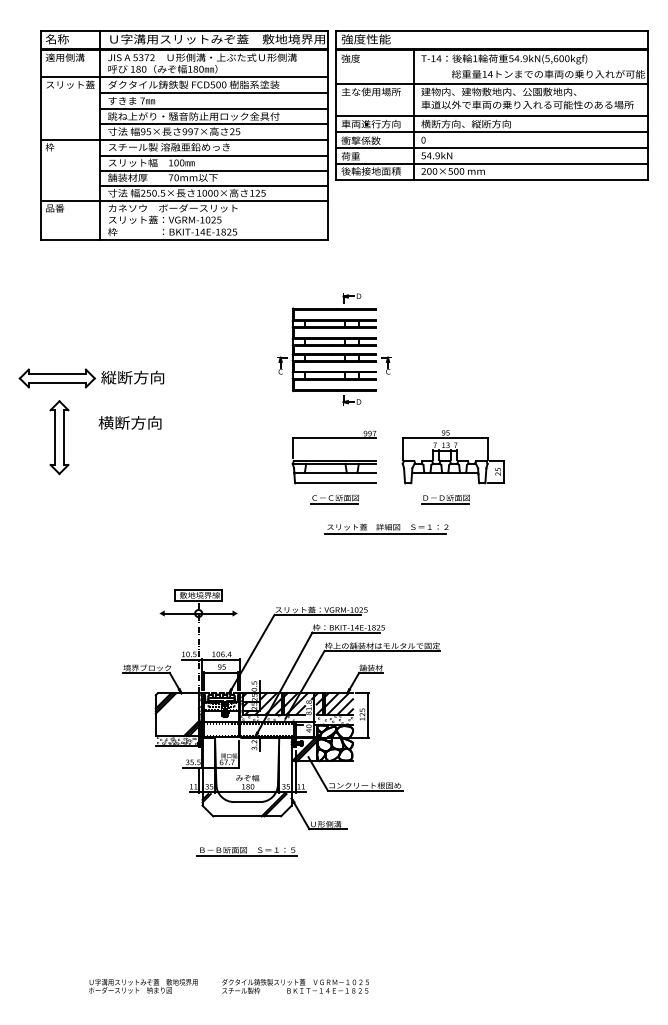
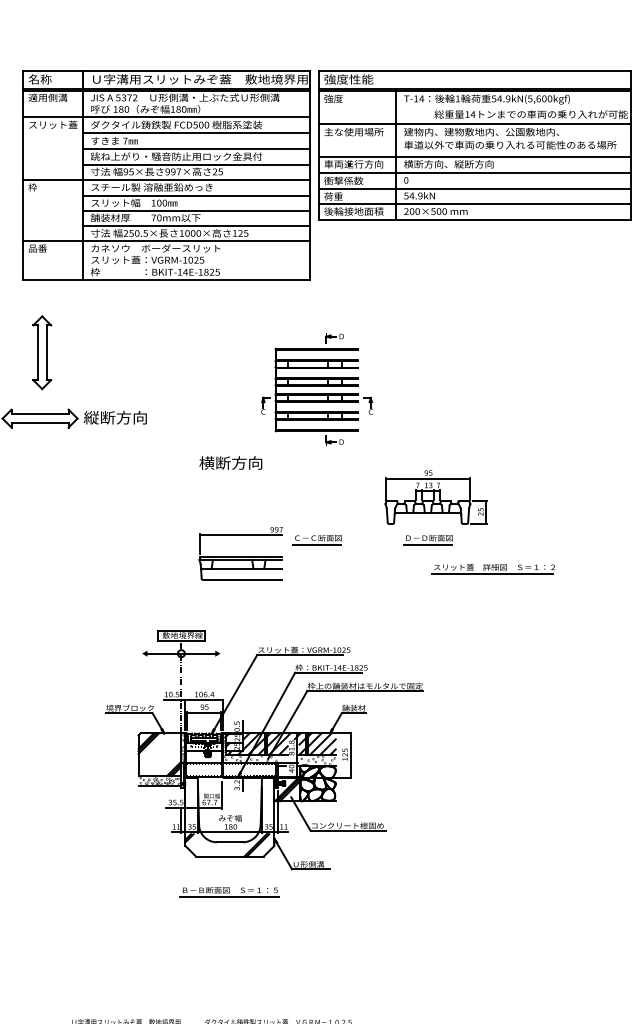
text: (129, 422) -> (230, 462), moved
part: (59, 437) -> (42, 352), moved
part: (333, 457) -> (240, 553), moved
part: (386, 529) -> (493, 569), moved

